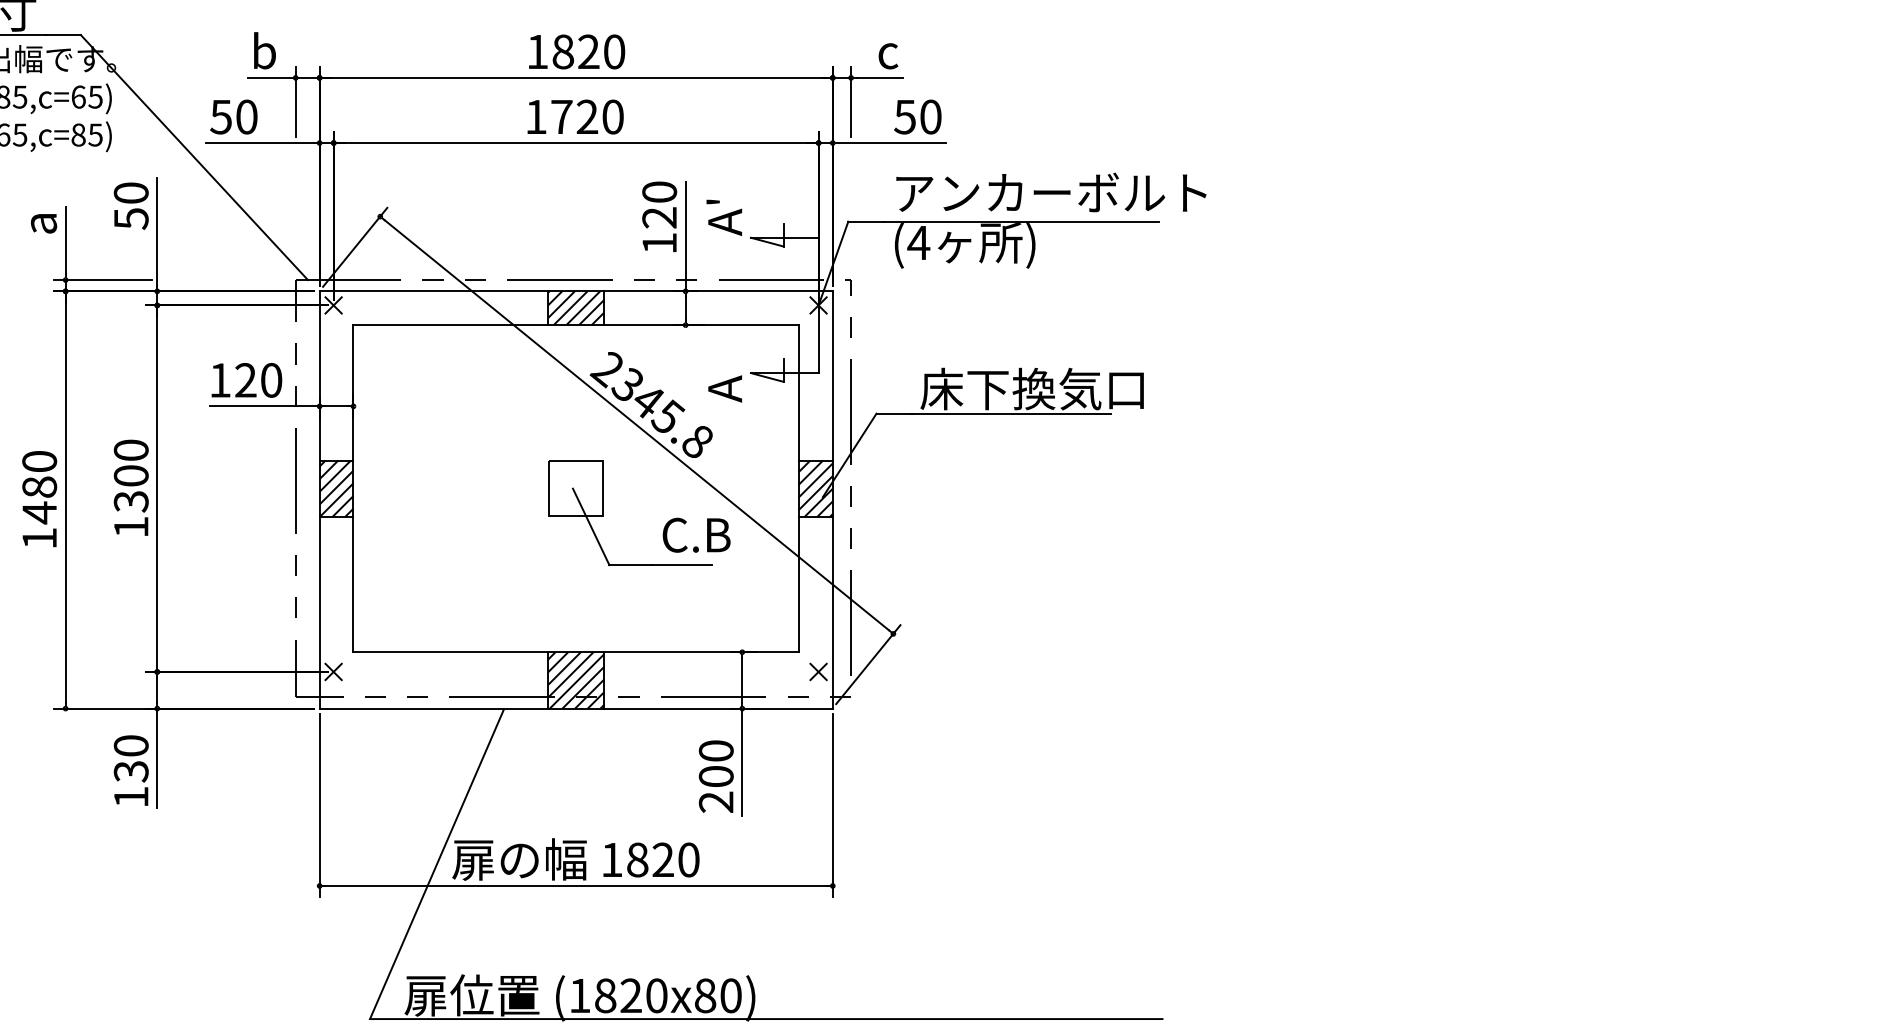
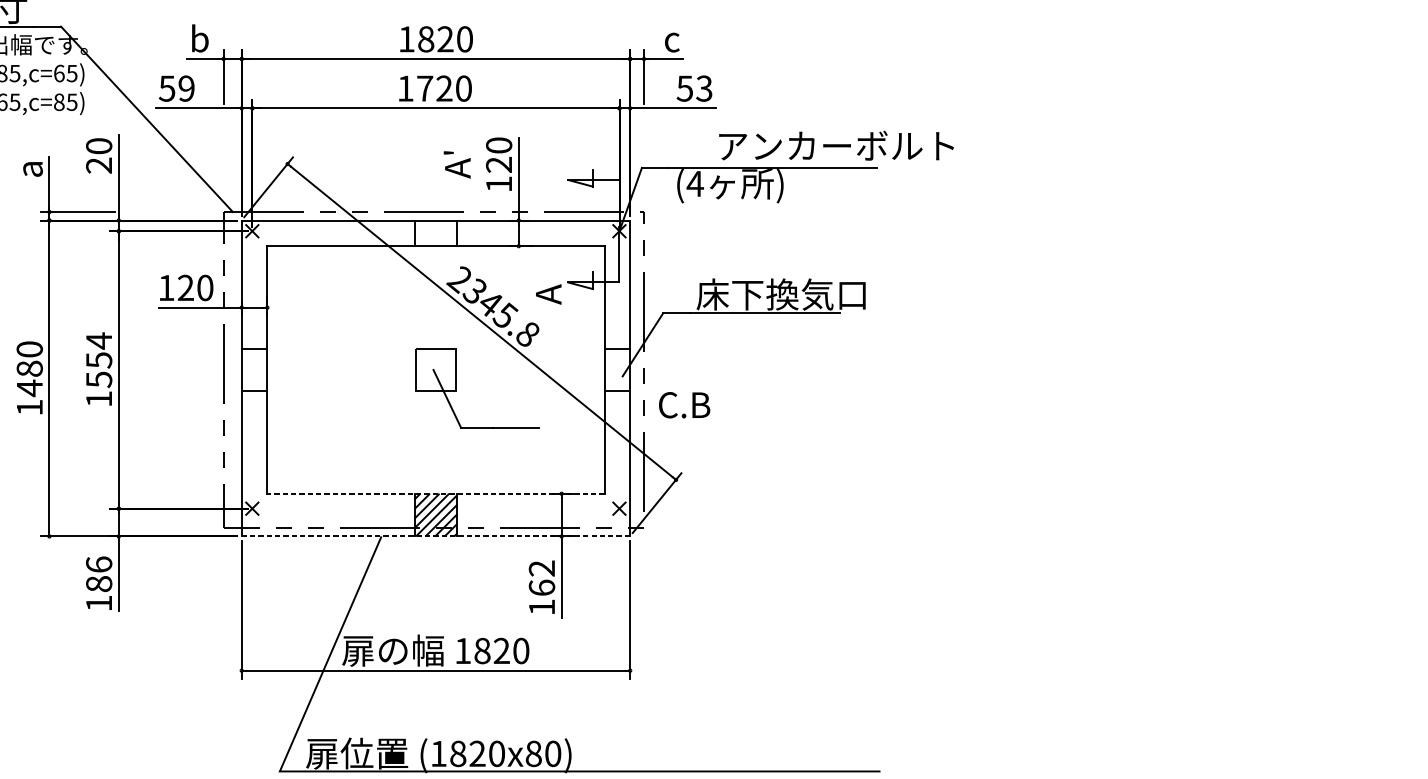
text: (246, 116) -> (186, 88), 50 -> 59
text: (930, 116) -> (704, 88), 50 -> 53
text: (1051, 192) -> (836, 145), moved
text: (724, 217) -> (457, 164), moved
text: (130, 218) -> (98, 165), 50 -> 20
hatch: (575, 308) -> (435, 233), removed
text: (130, 475) -> (98, 359), 1300 -> 1554
hatch: (336, 488) -> (254, 369), removed
hatch: (815, 488) -> (617, 369), removed
text: (696, 534) -> (684, 404), moved
line: (576, 652) -> (436, 493), solid -> dashed
line: (576, 708) -> (436, 536), solid -> dashed
text: (130, 758) -> (98, 574), 130 -> 186
text: (715, 776) -> (541, 587), 200 -> 162

